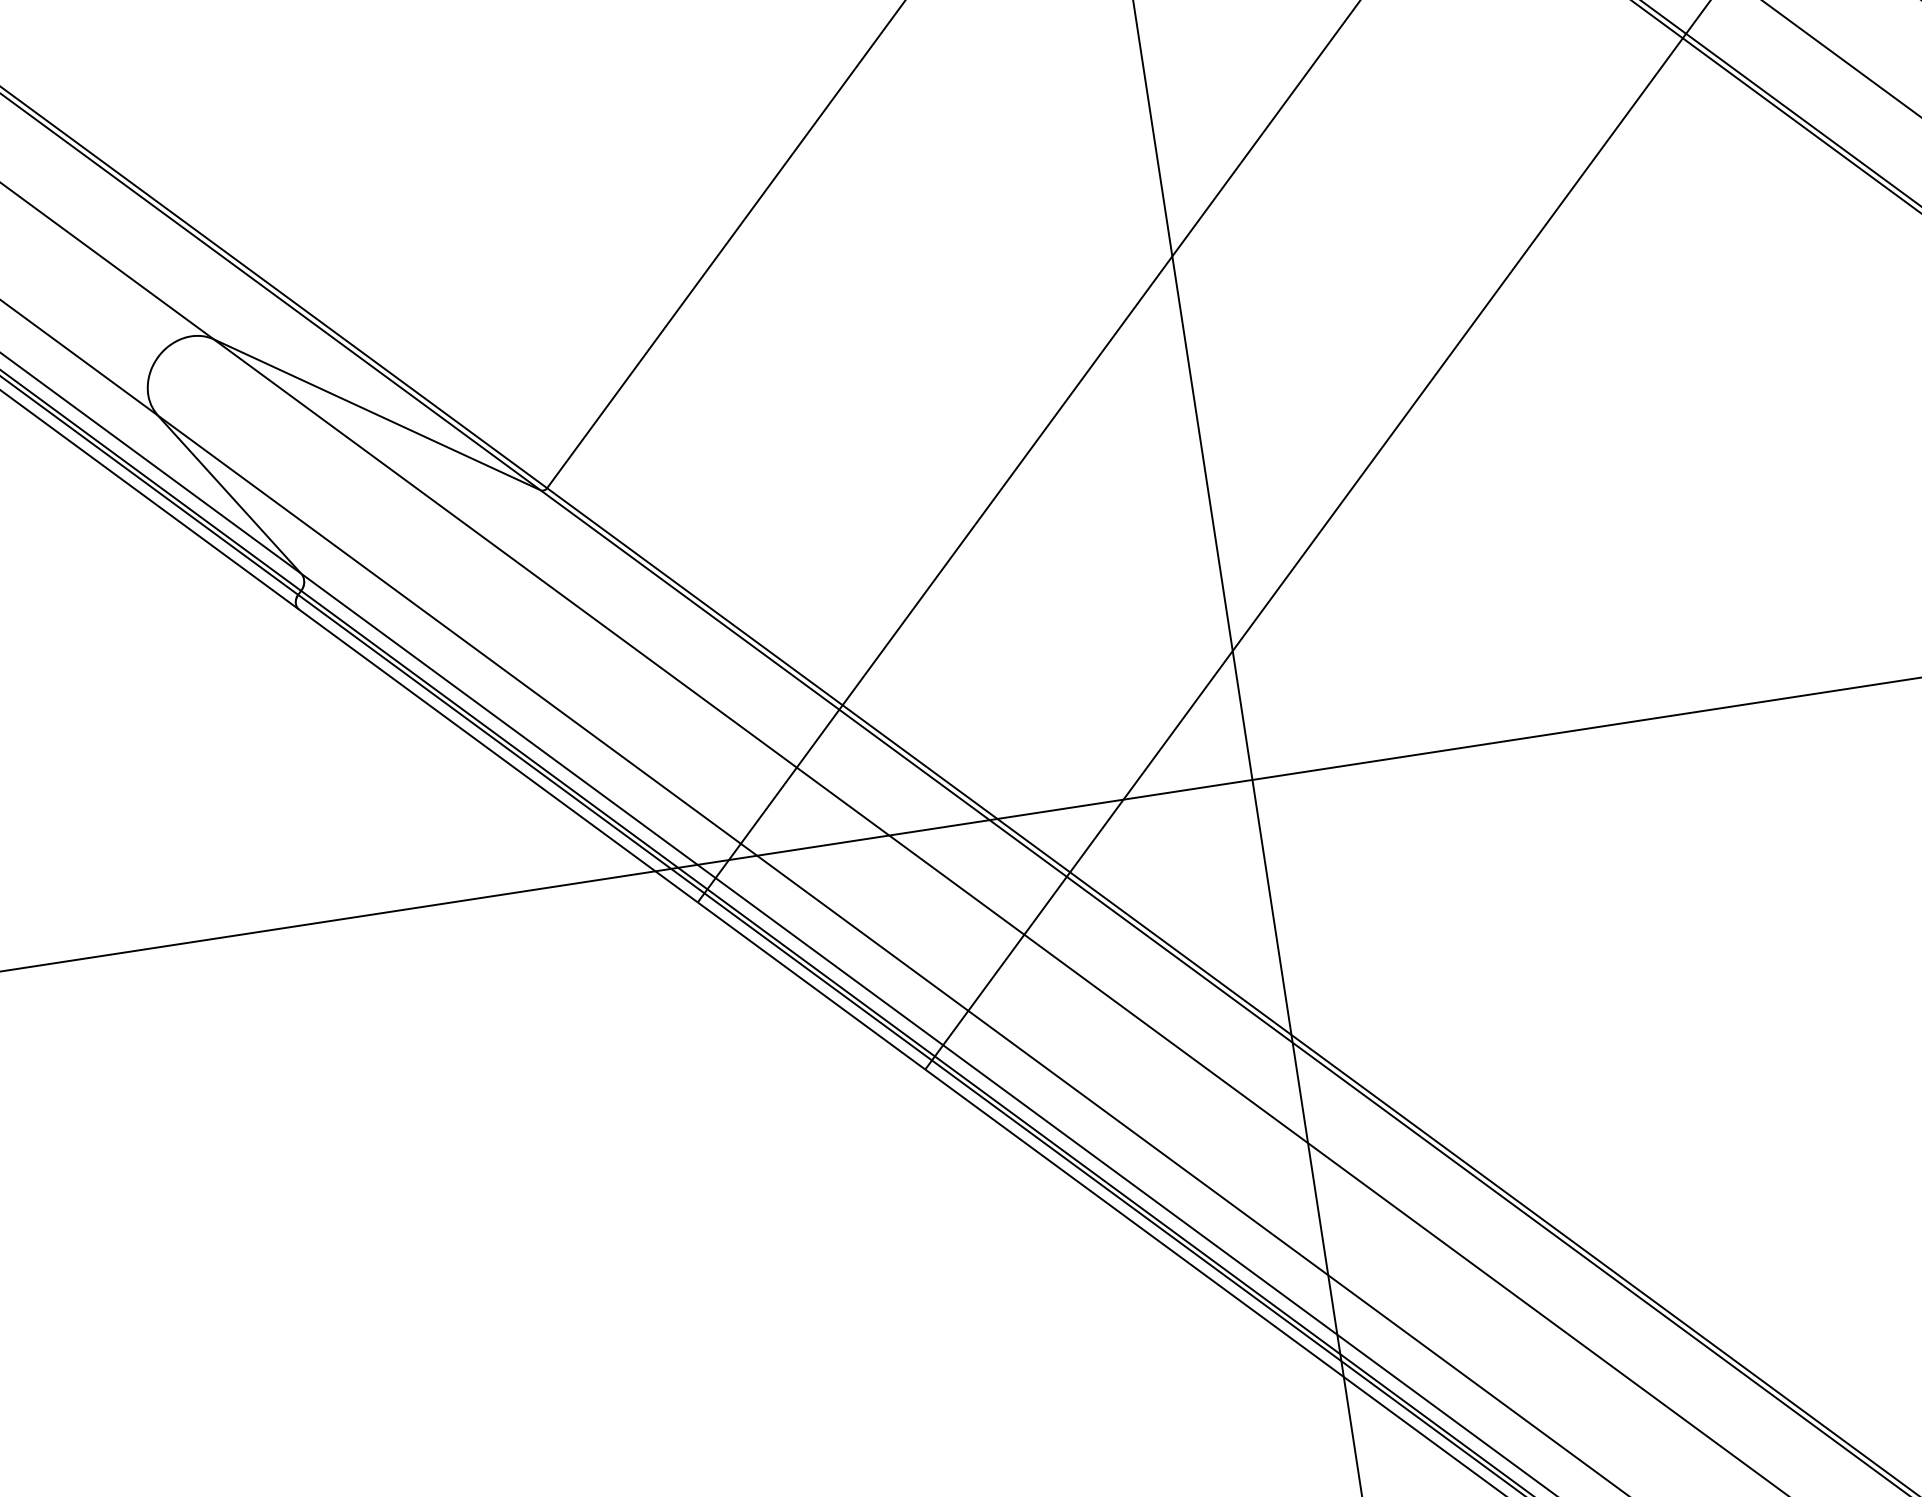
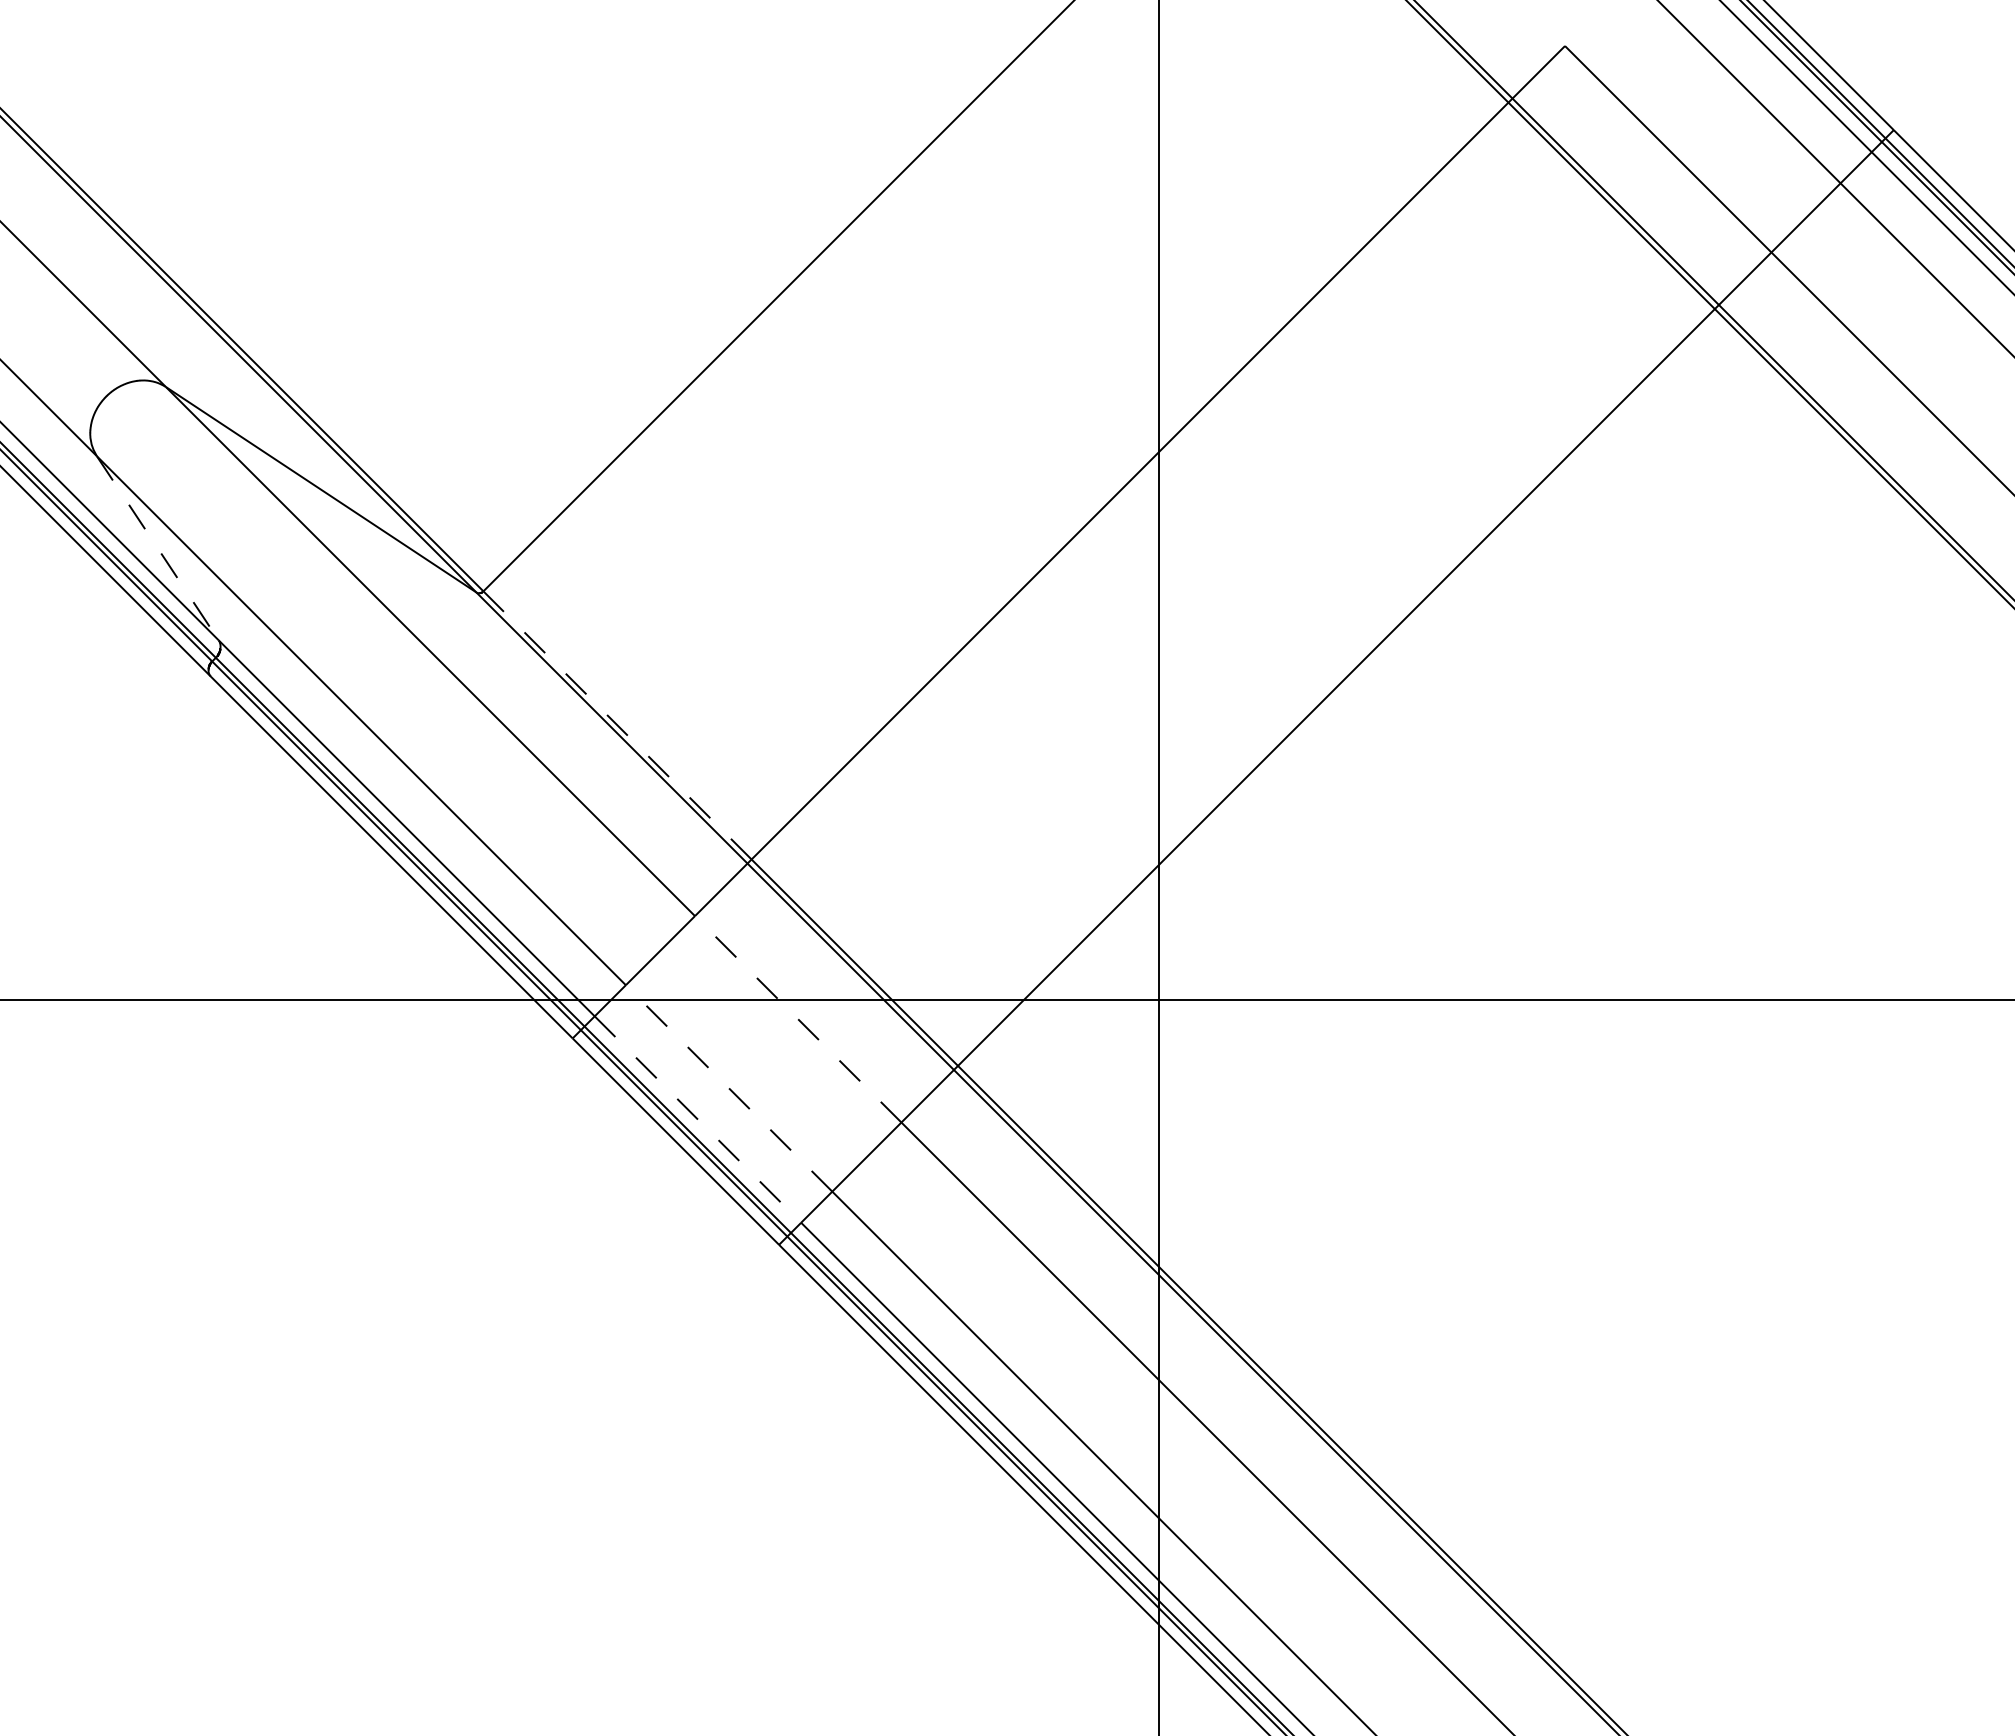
line: (230, 494) -> (158, 548), solid -> dashed
line: (694, 596) -> (617, 725), solid -> dashed
line: (910, 851) -> (798, 1019), solid -> dashed
line: (855, 927) -> (729, 1088), solid -> dashed
line: (828, 961) -> (697, 1119), solid -> dashed

